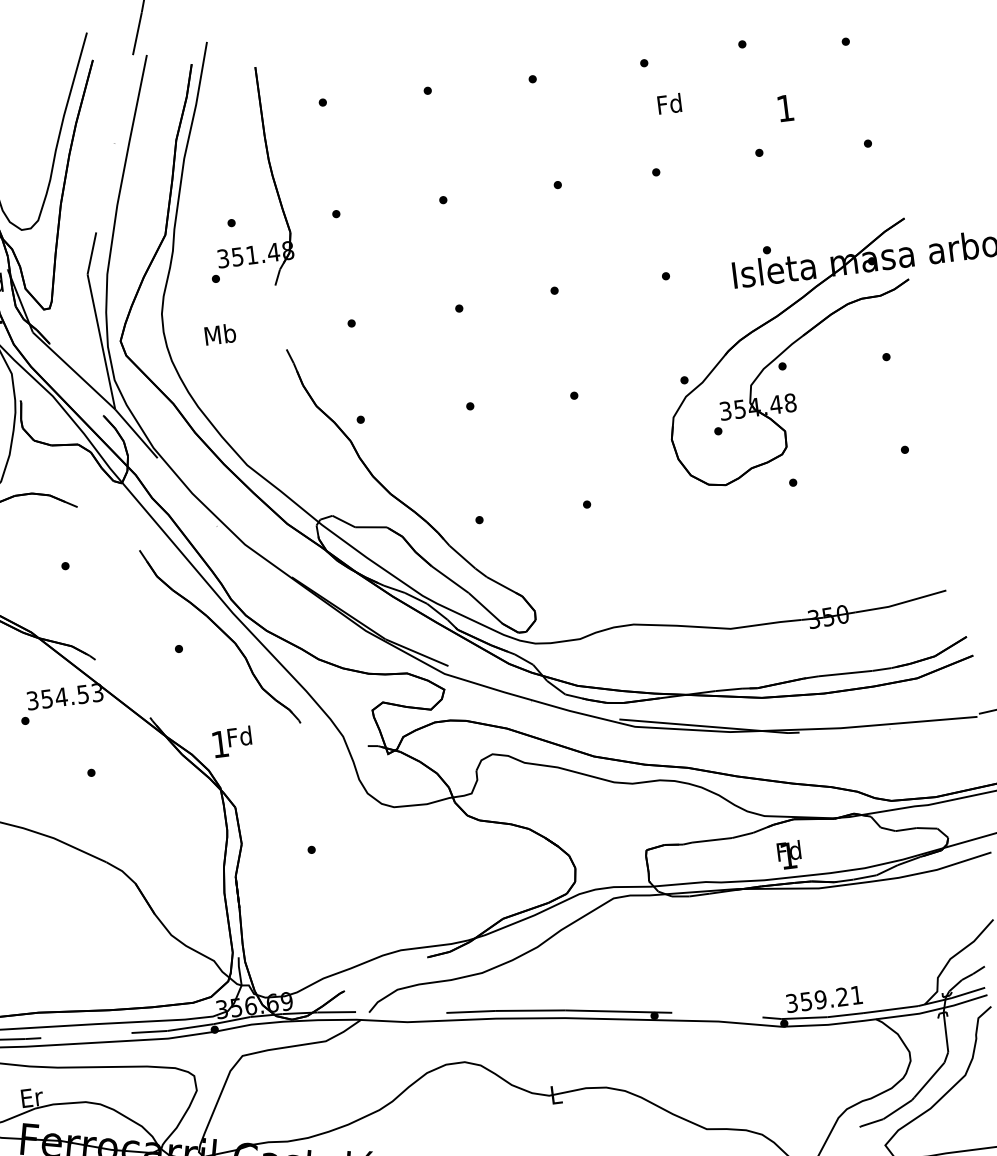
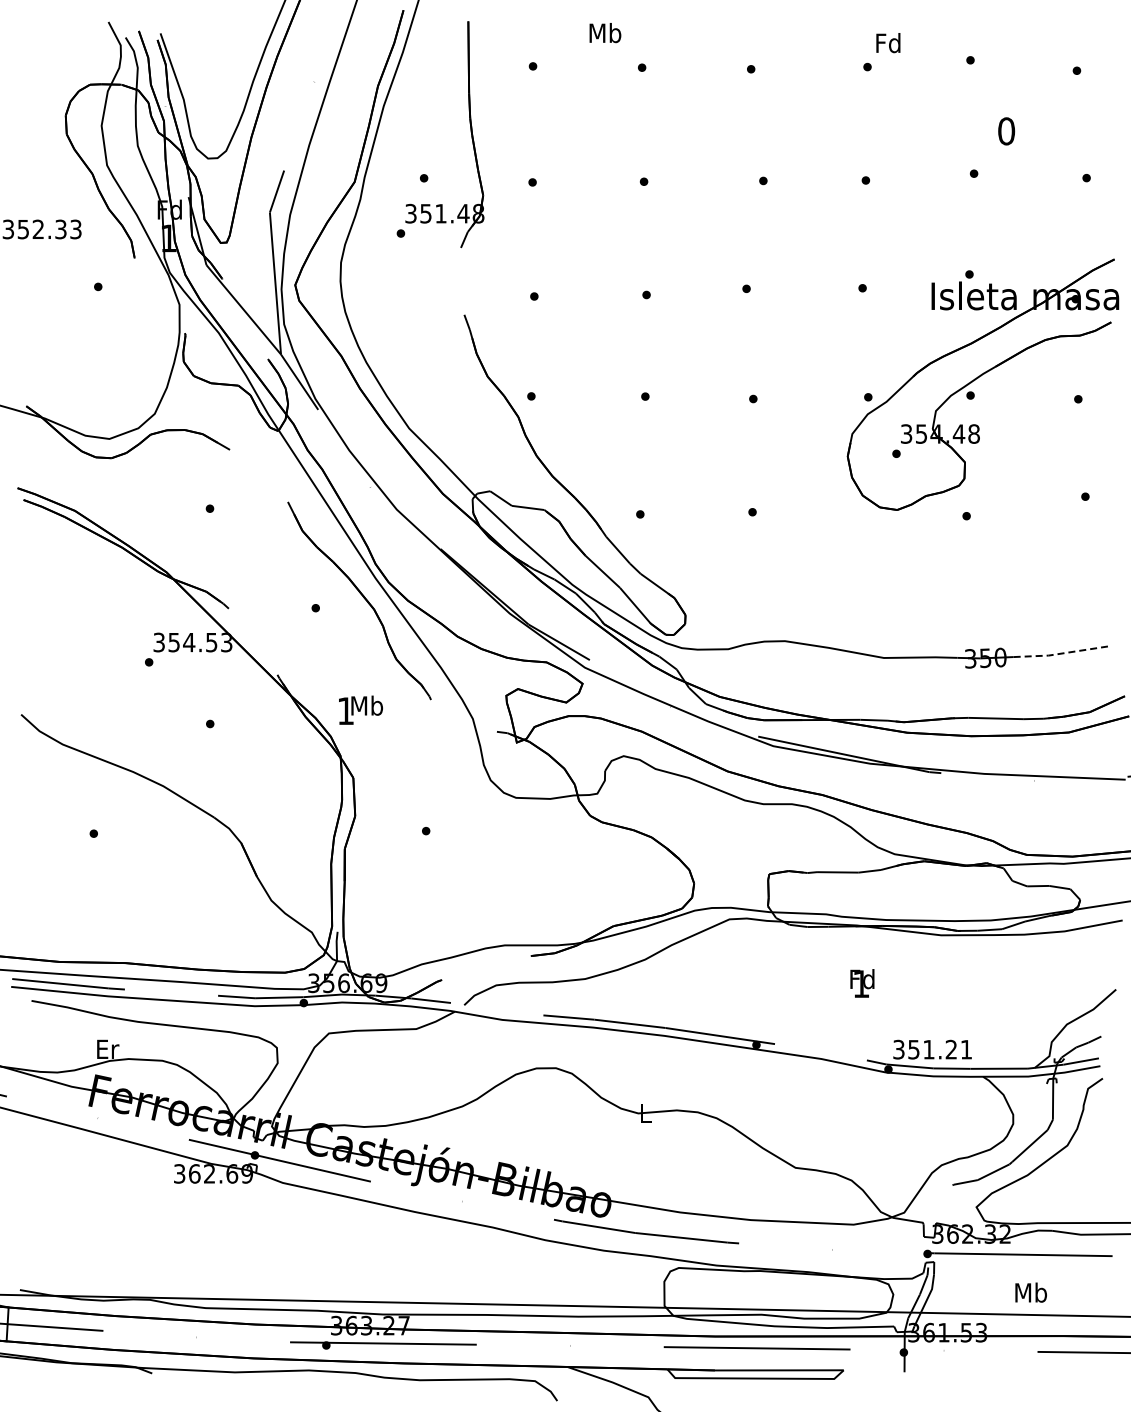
text: (669, 104) -> (888, 43), moved
text: (785, 108) -> (1006, 131), 1 -> 0
text: (220, 334) -> (605, 33), moved
line: (900, 603) -> (1061, 653), solid -> dashed
text: (240, 736) -> (367, 705), Fd -> Mb
text: (789, 855) -> (862, 983), moved
text: (820, 999) -> (928, 1049), 359.21 -> 351.21

